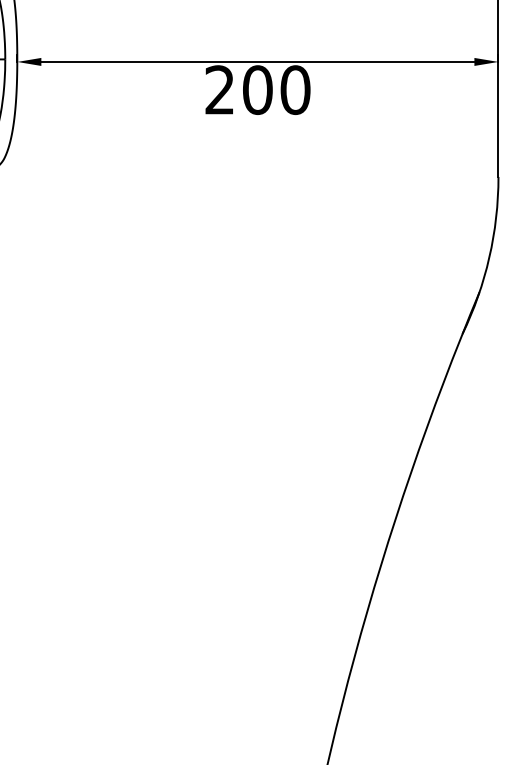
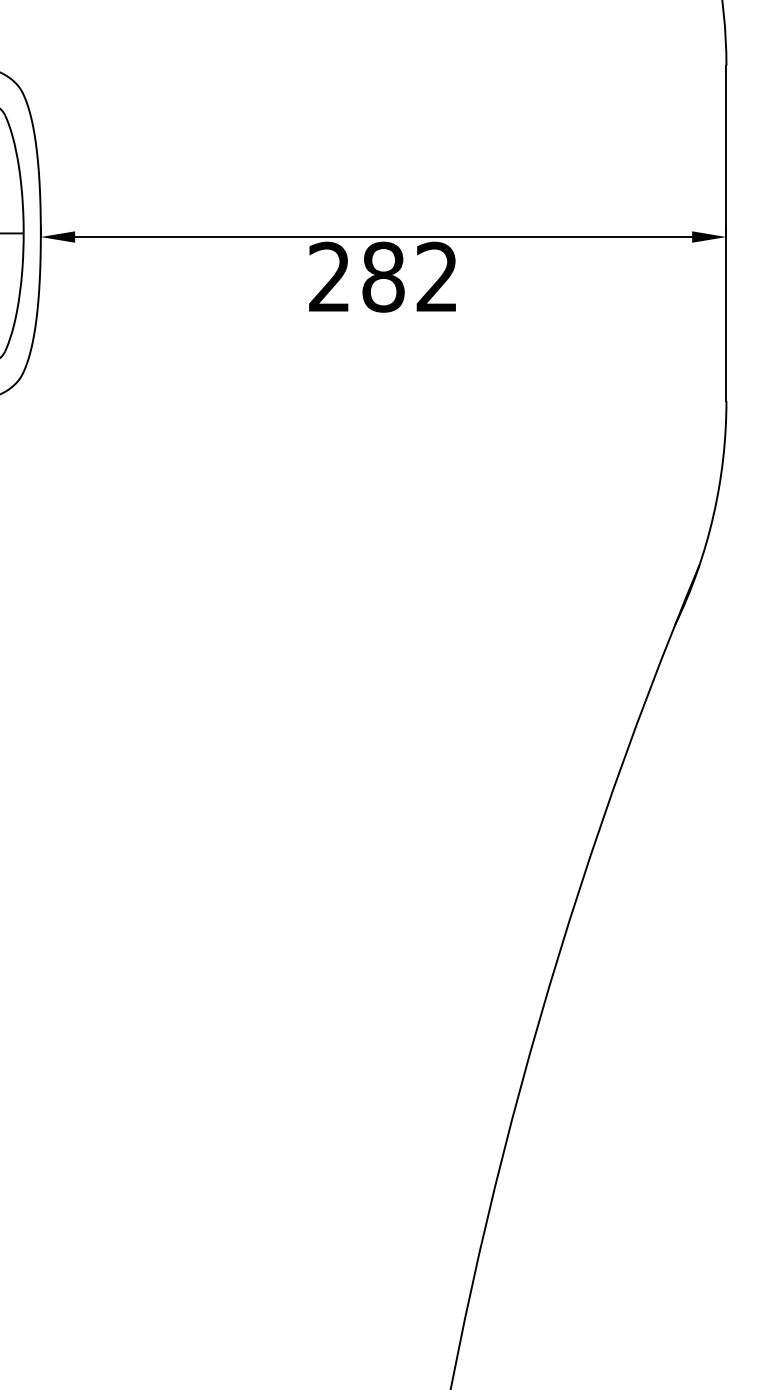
text: (276, 89) -> (410, 276), 200 -> 282

